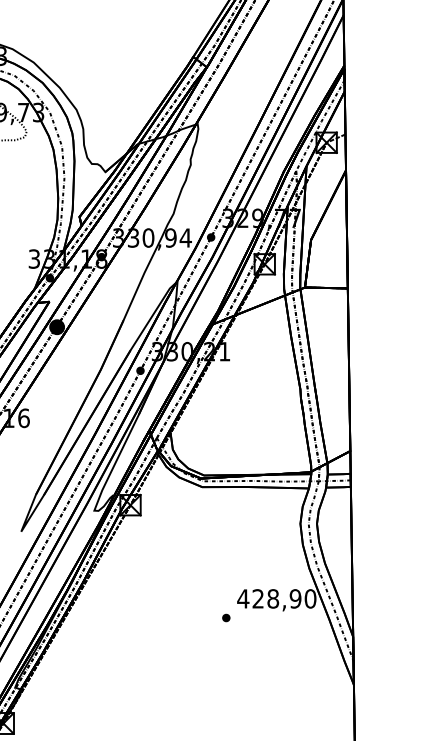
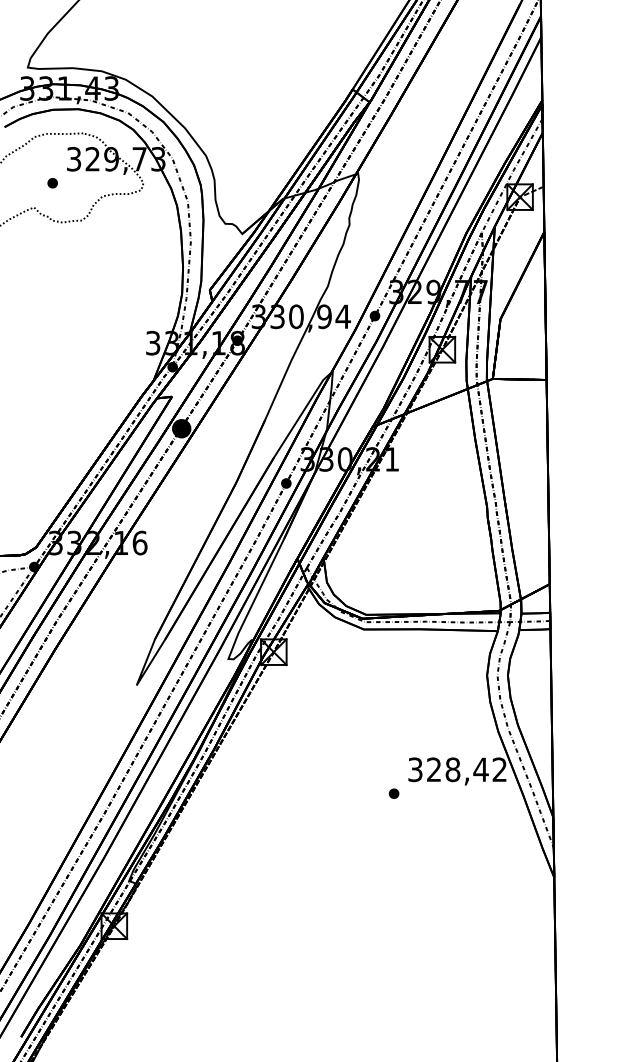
text: (276, 598) -> (457, 769), 428,90 -> 328,42

